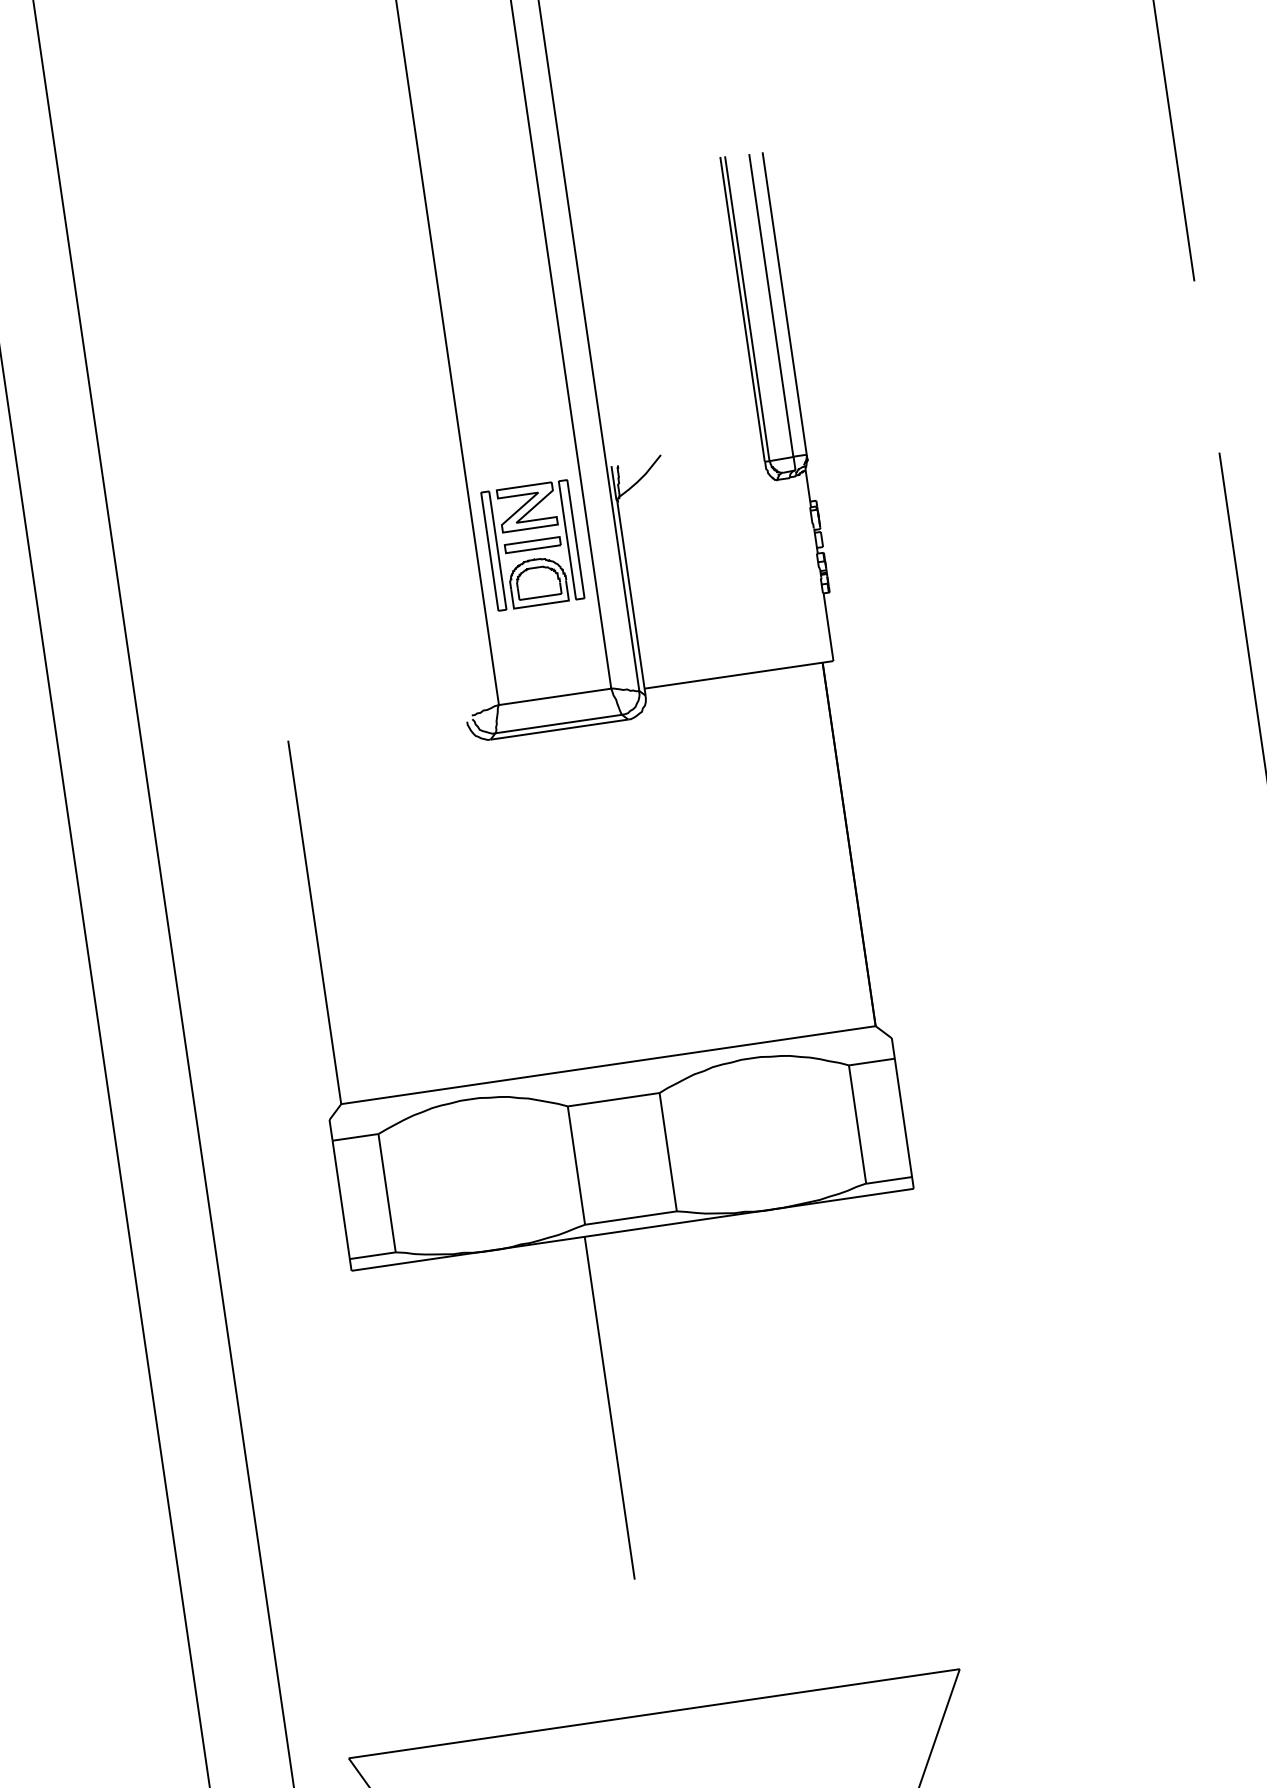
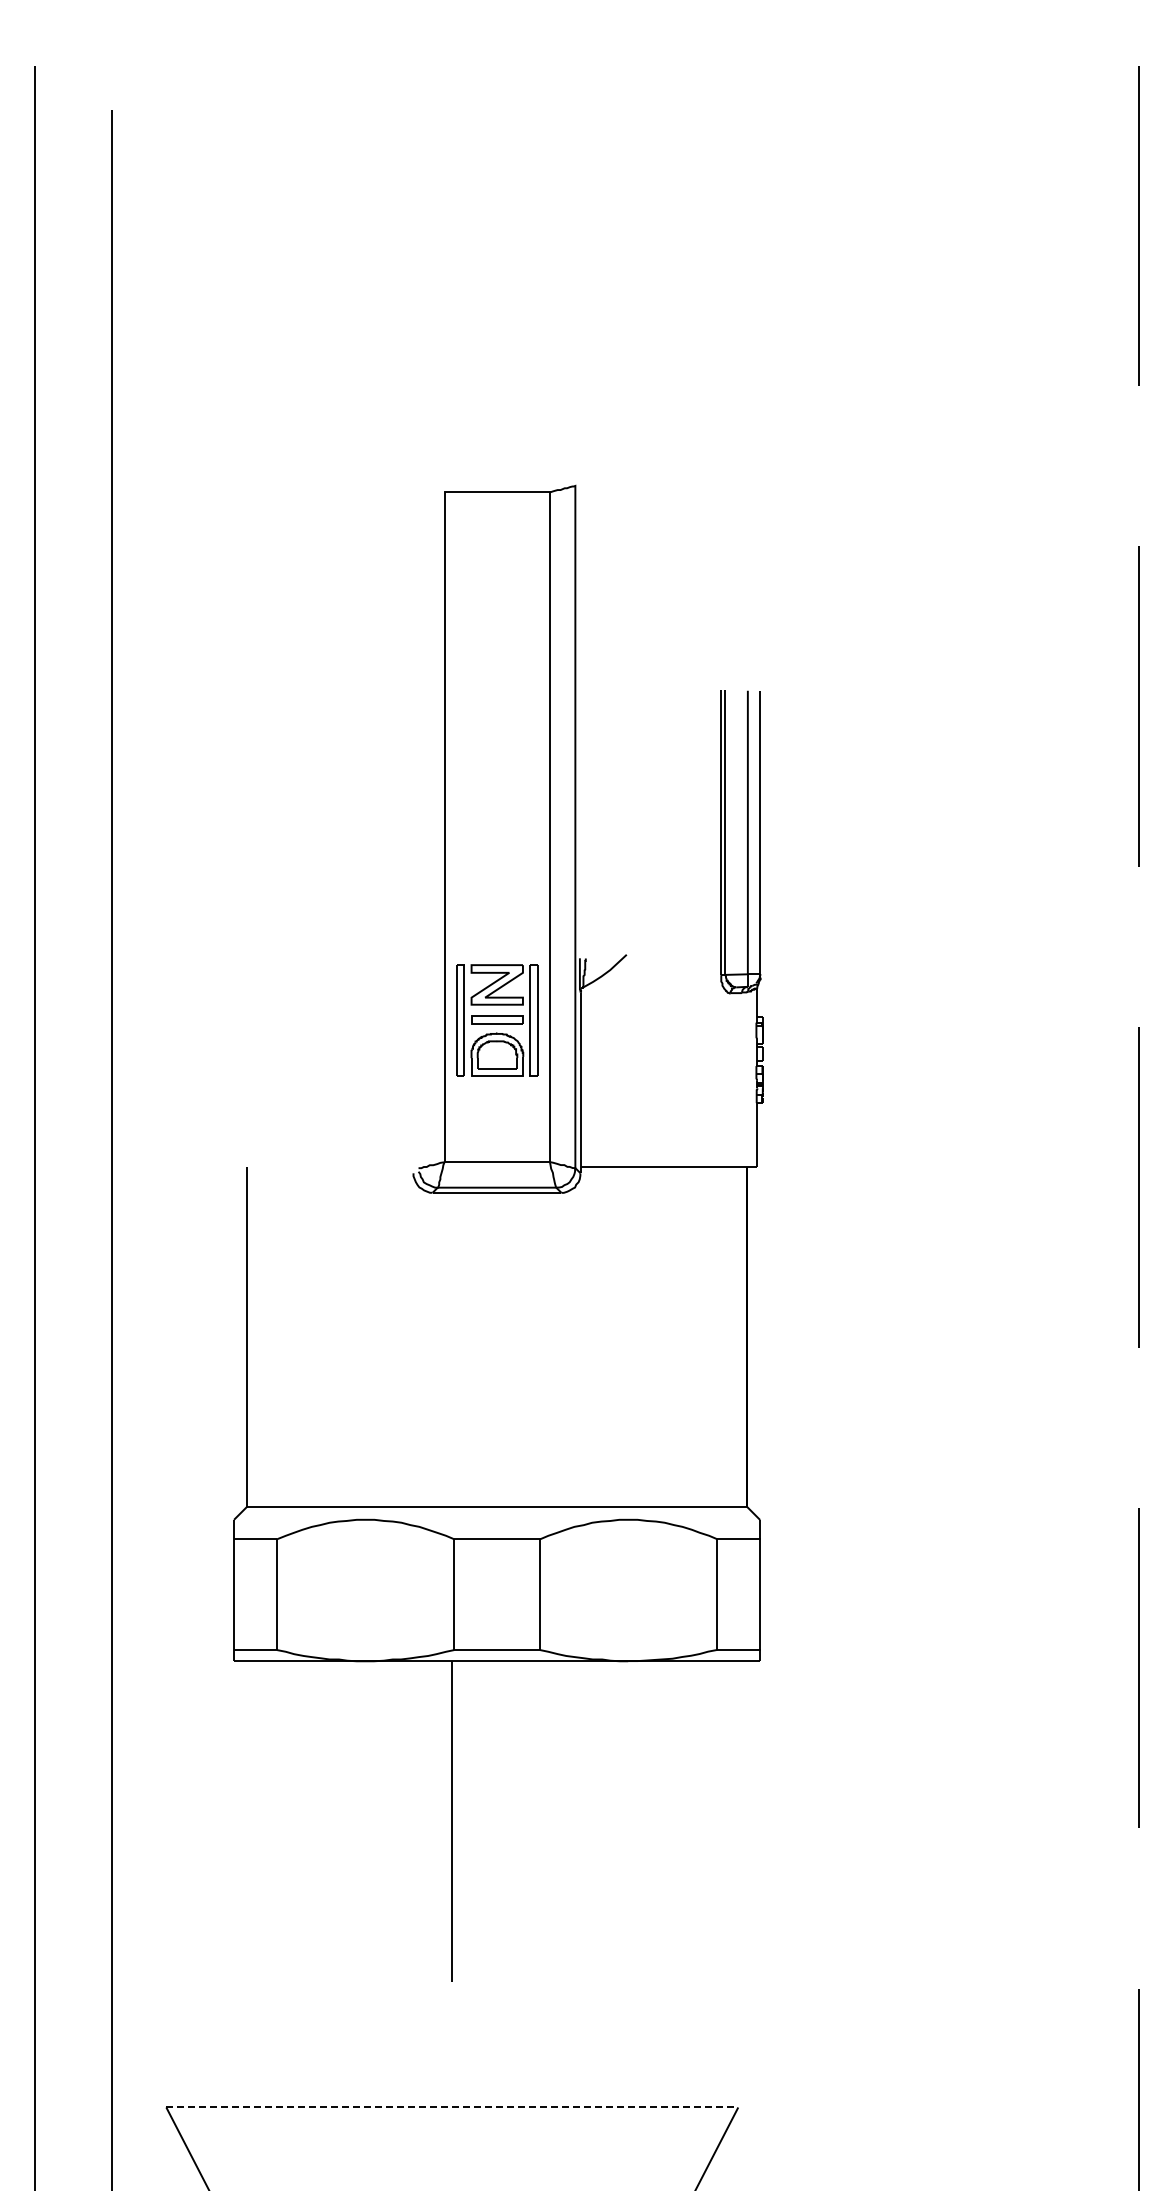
line: (654, 1713) -> (452, 2107), solid -> dashed

